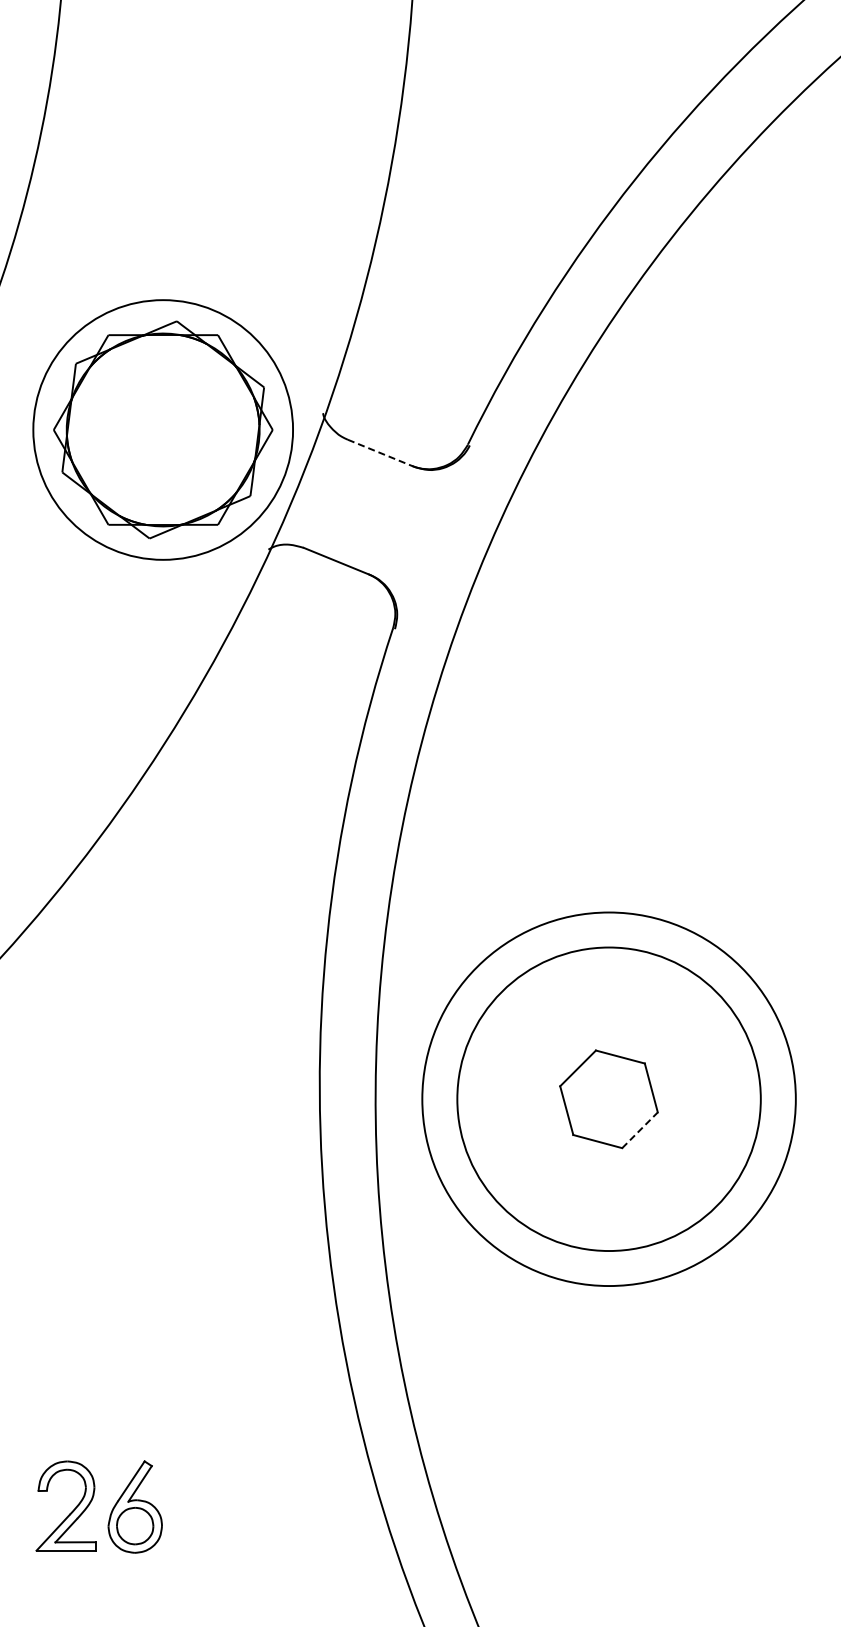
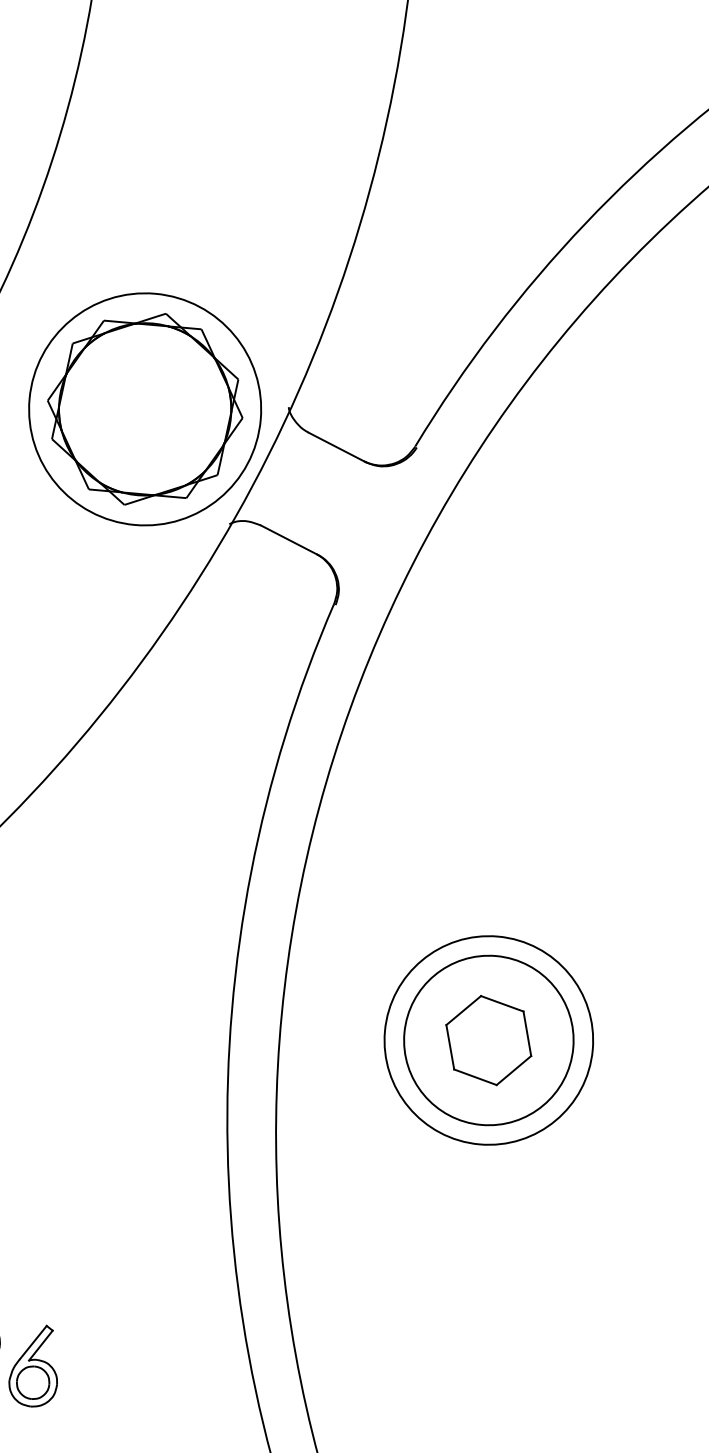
line: (380, 453) -> (336, 447), dashed -> solid
circle: (608, 1099) -> (488, 1040), size x0.62
circle: (608, 1099) -> (488, 1040), size x0.62
line: (640, 1129) -> (514, 1069), dashed -> solid

